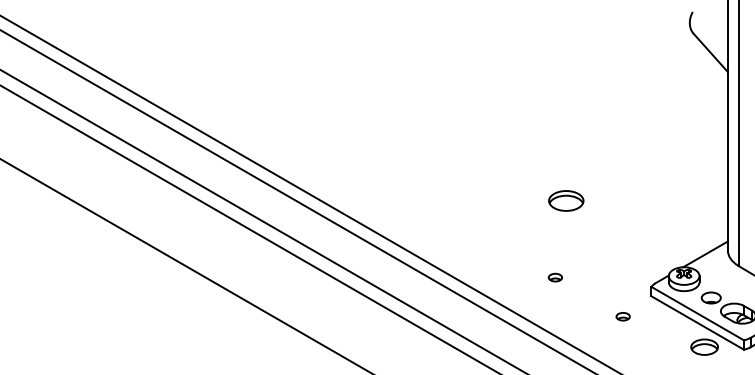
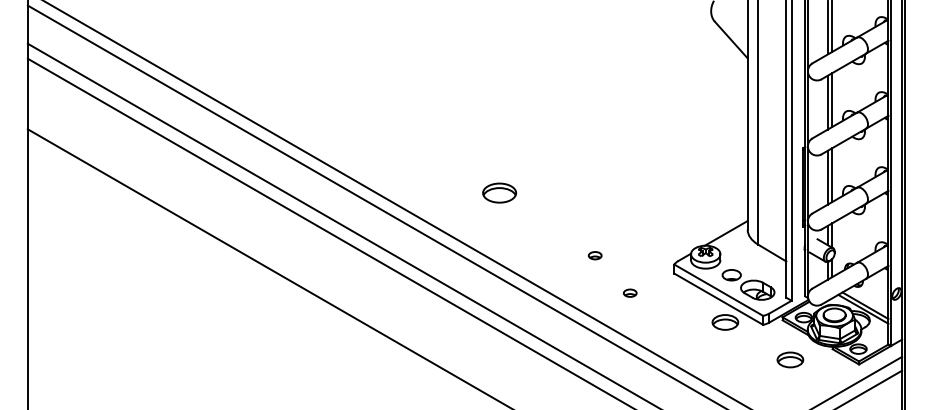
part: (566, 200) -> (499, 192), moved
part: (554, 277) -> (594, 255), moved
part: (623, 316) -> (630, 292), moved

